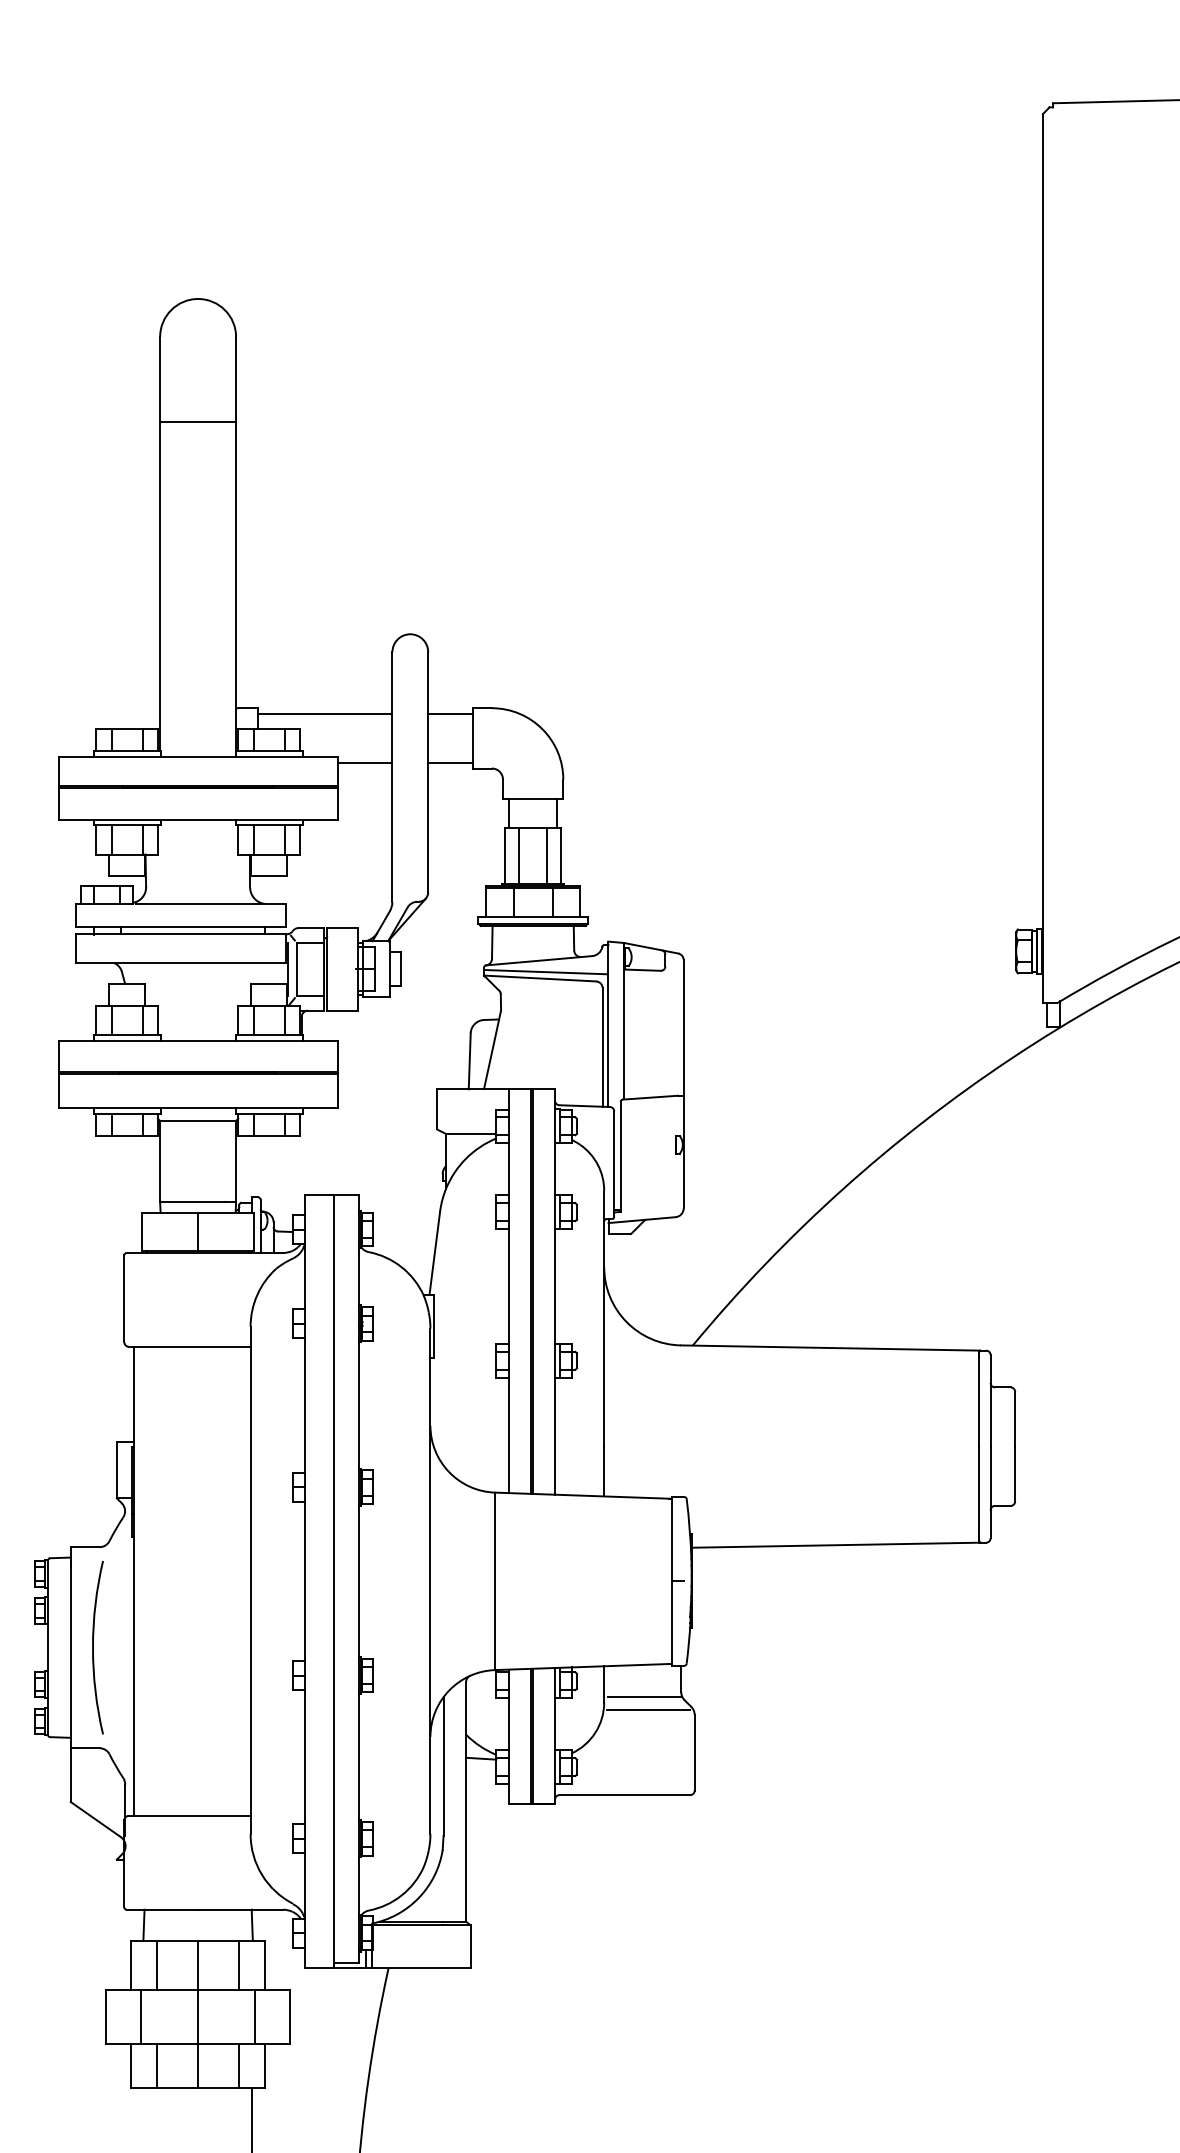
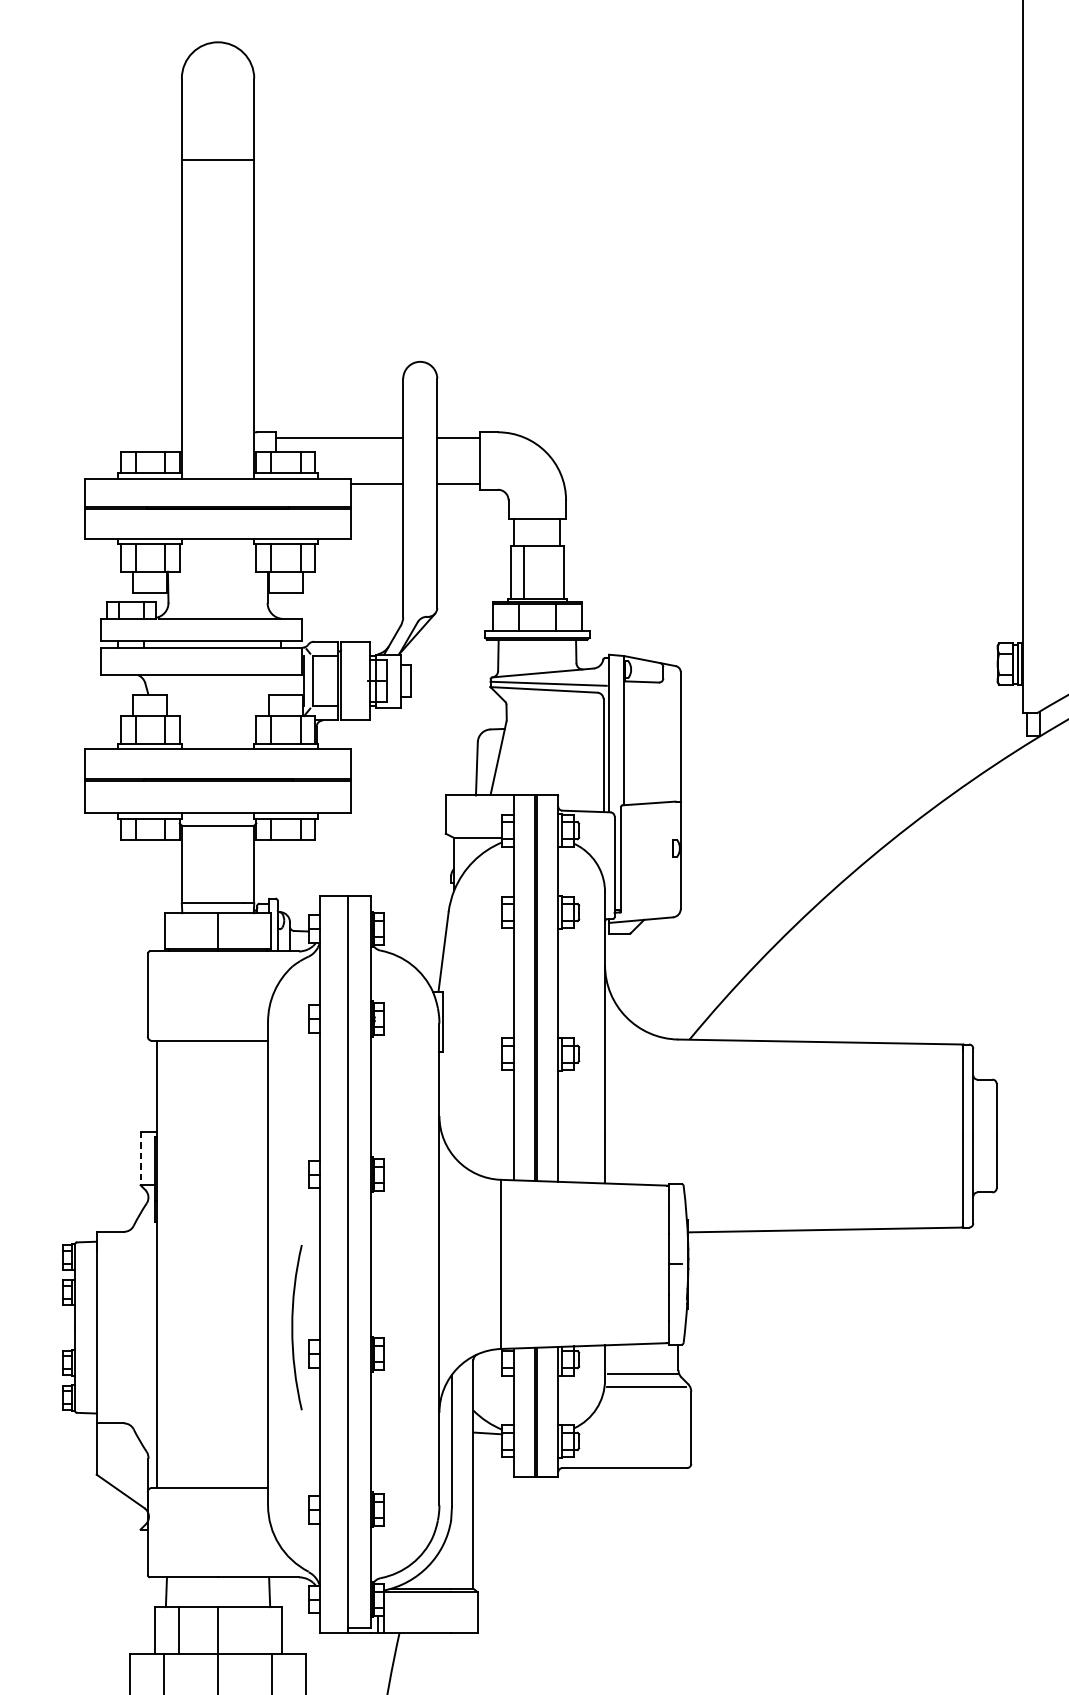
line: (547, 855) -> (551, 572), removed
line: (116, 1470) -> (140, 1158), solid -> dashed
arc: (93, 1647) -> (292, 1327), moved
line: (239, 1965) -> (257, 1630), removed

